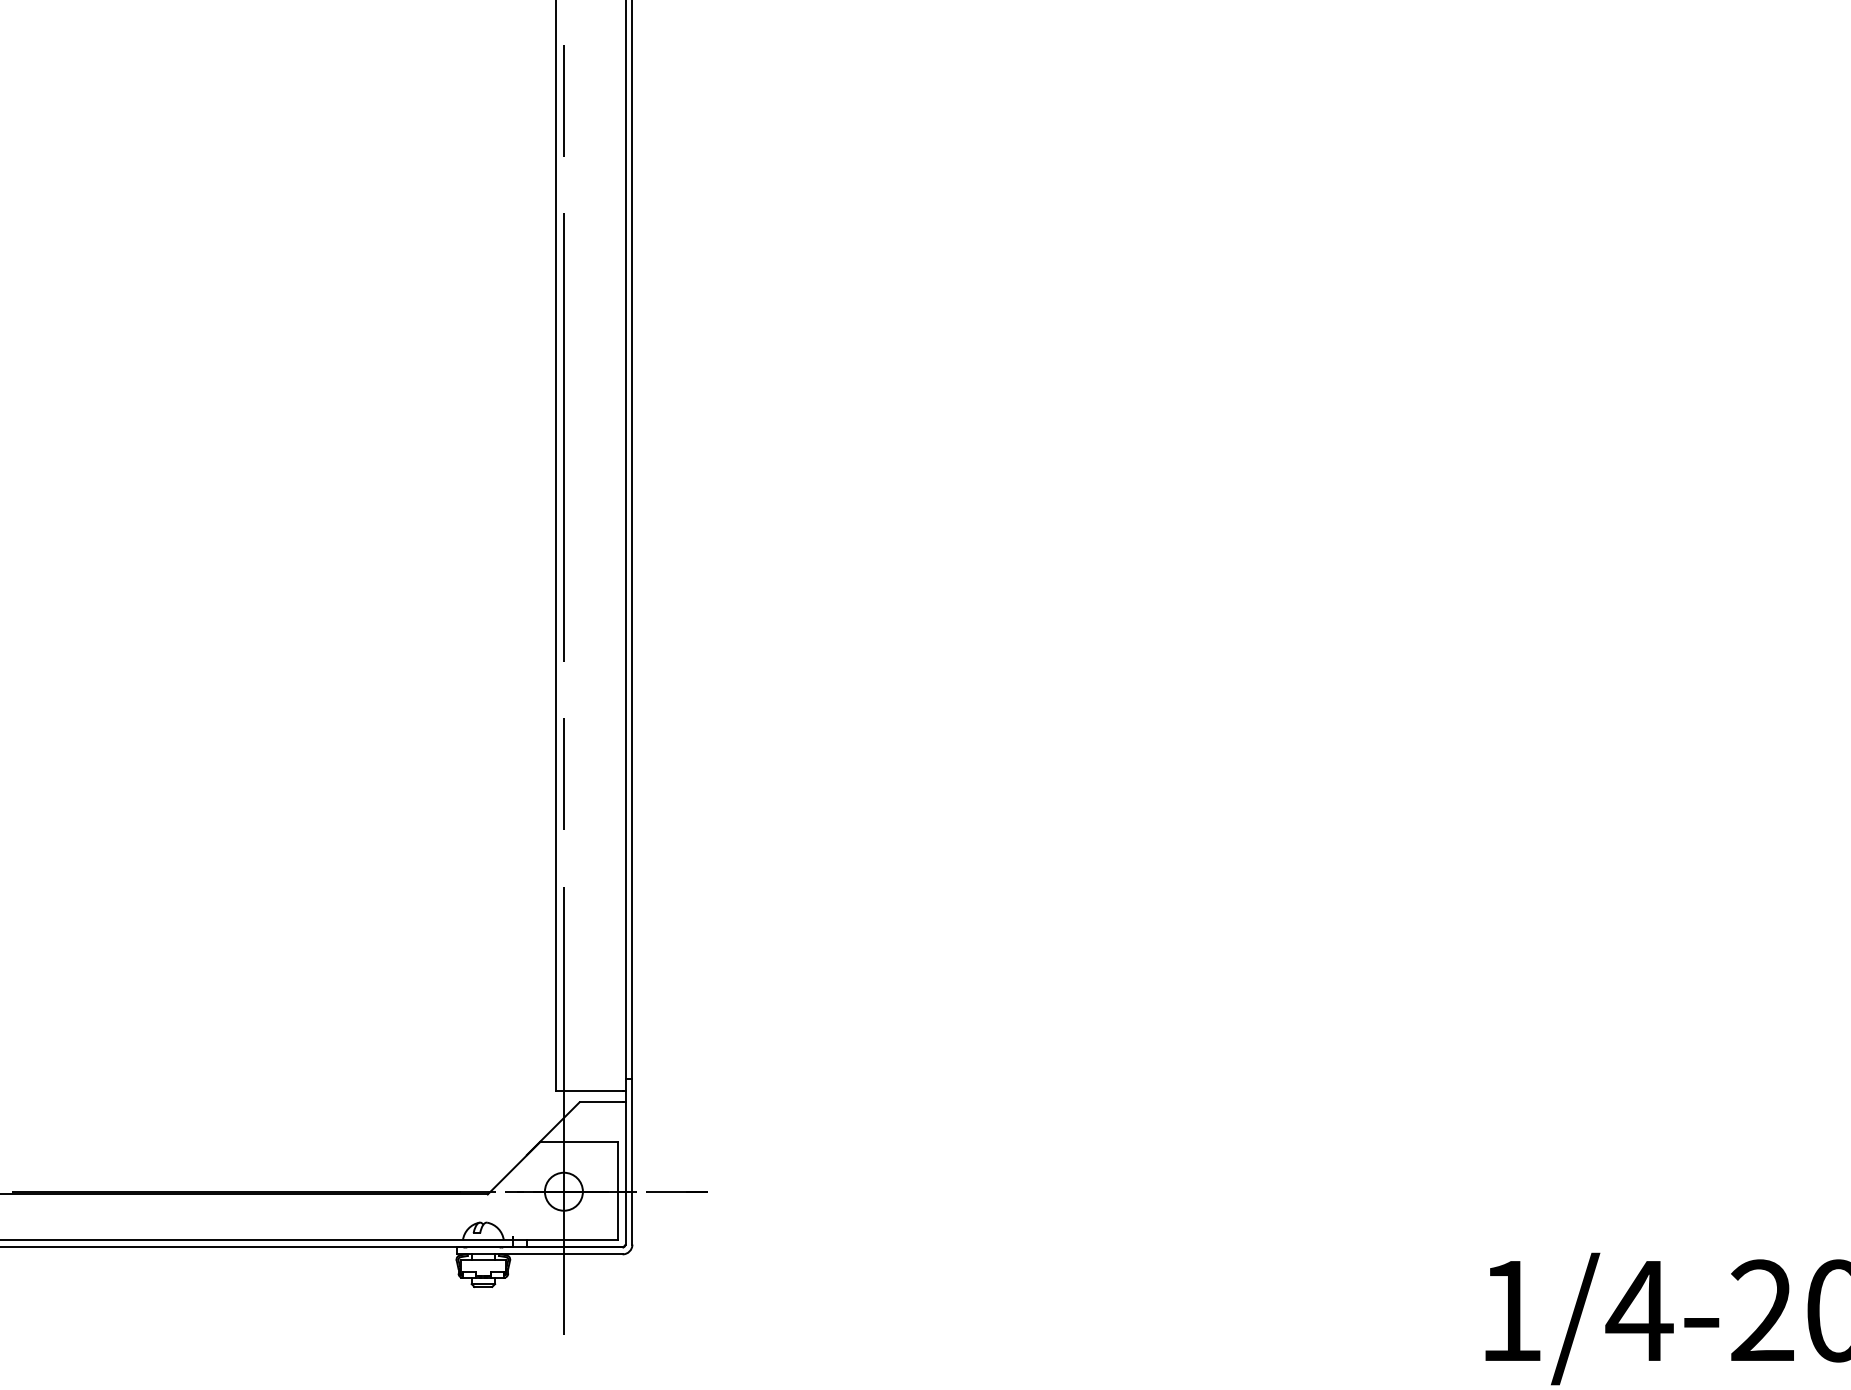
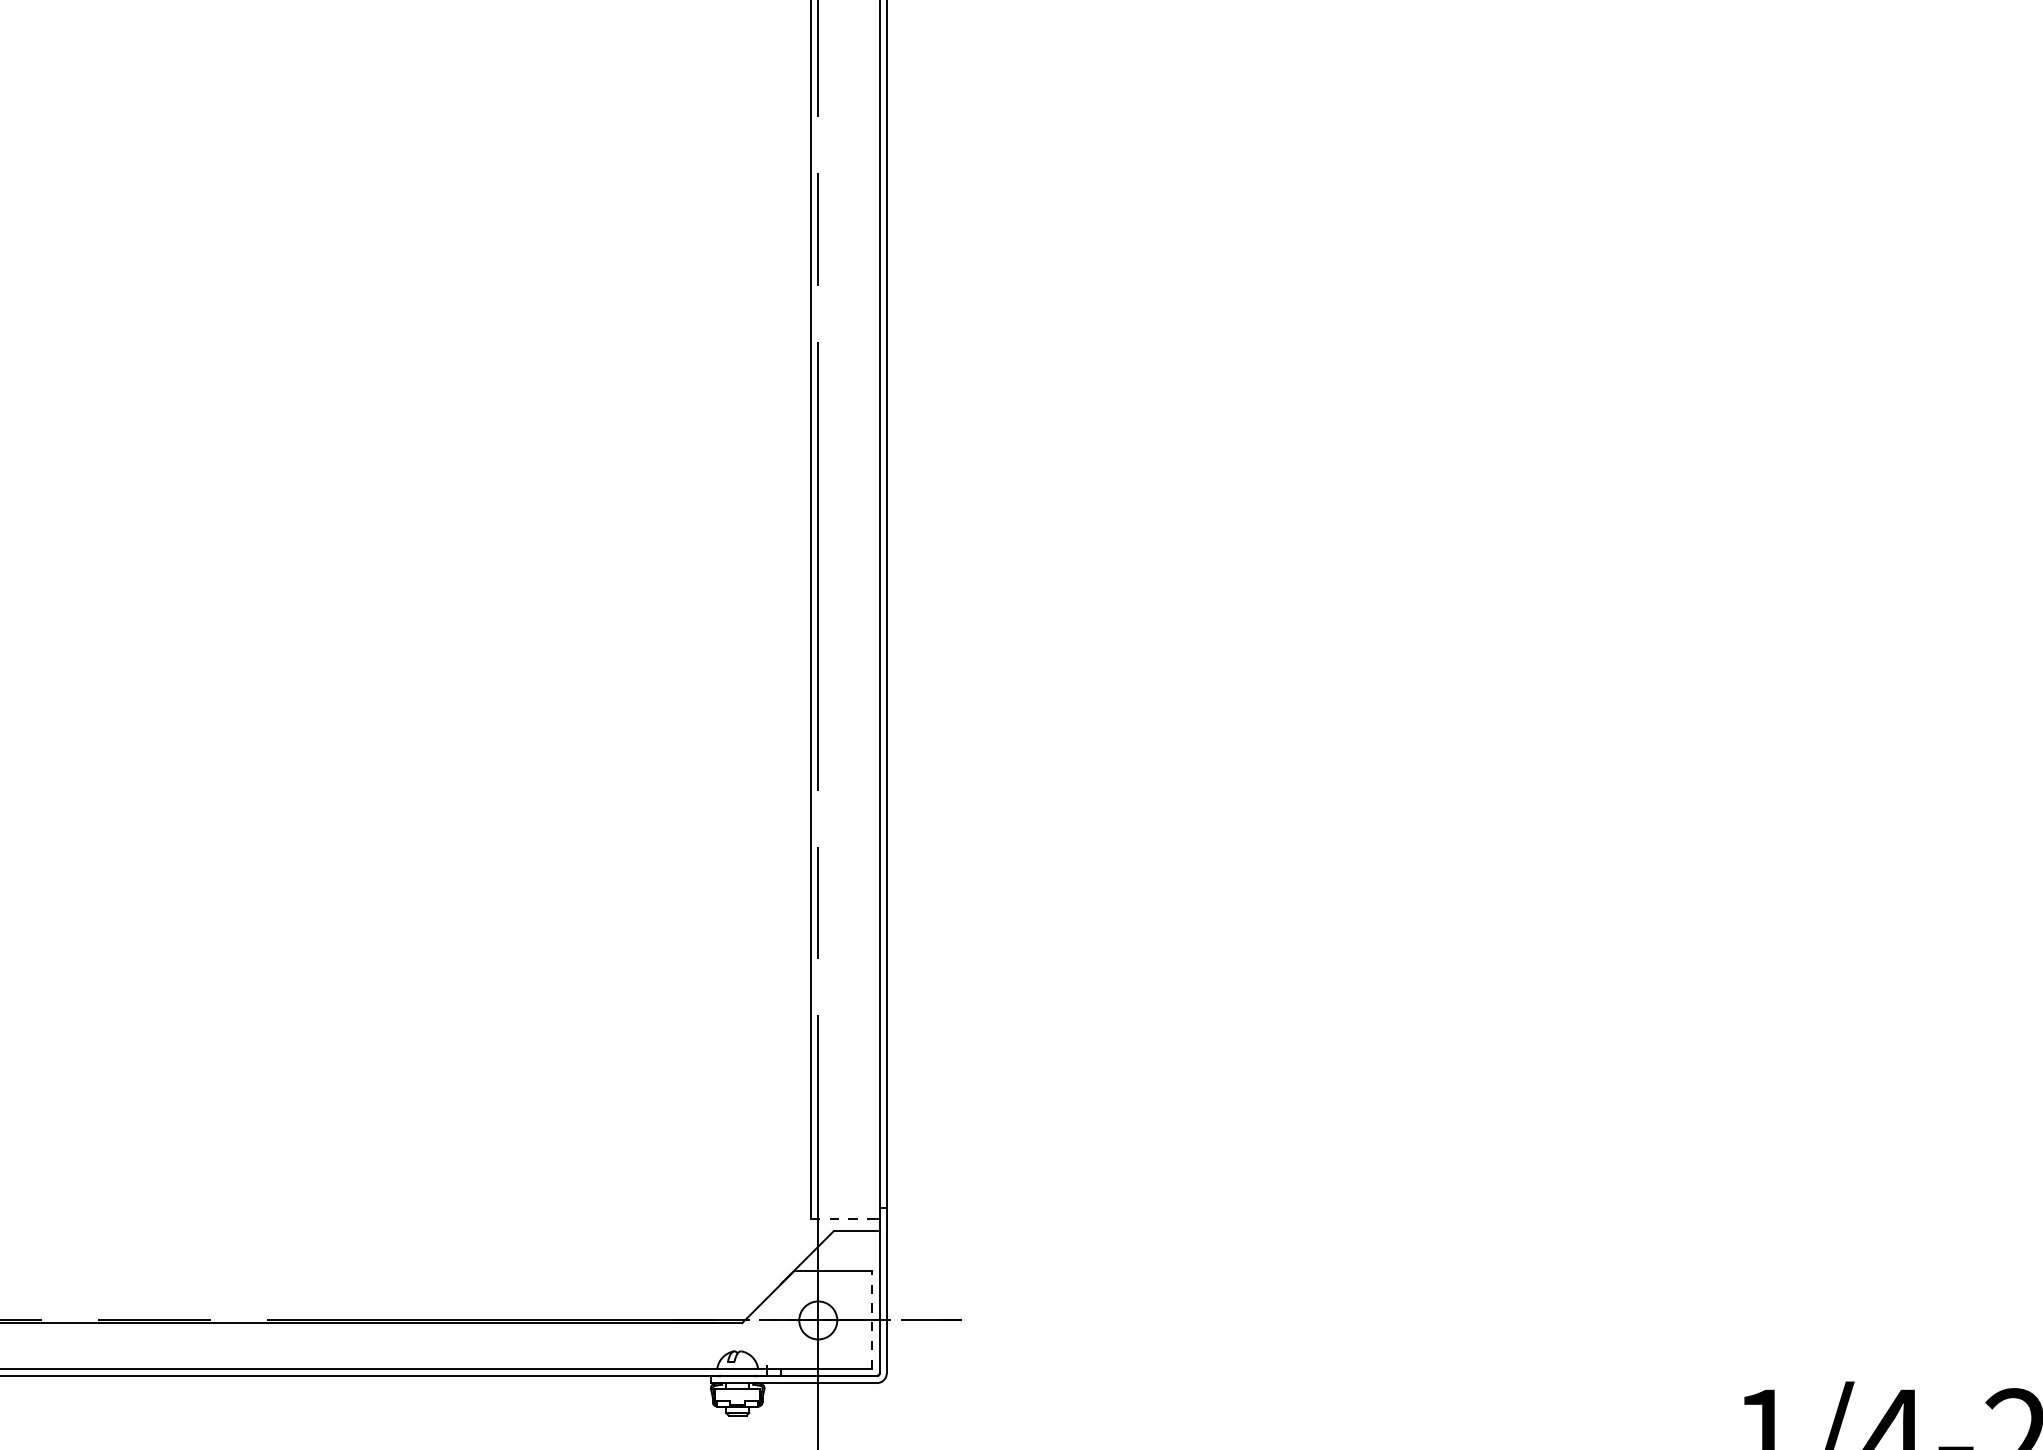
line: (590, 1090) -> (844, 1219), solid -> dashed
line: (618, 1190) -> (872, 1319), solid -> dashed

